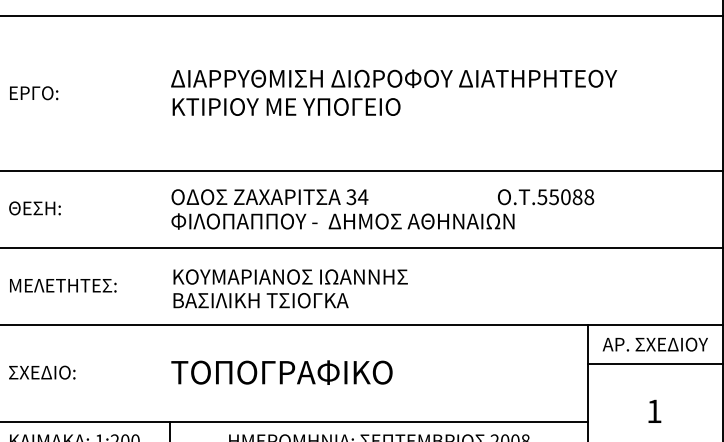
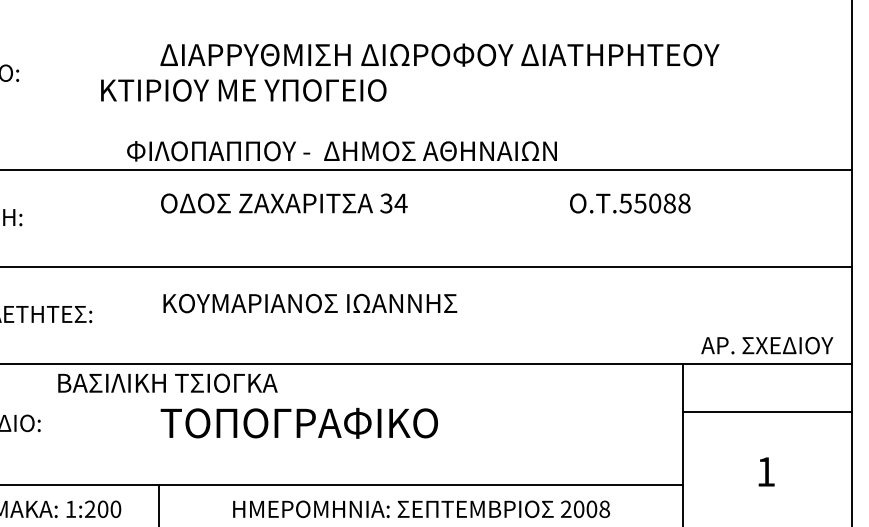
text: (286, 106) -> (243, 89), moved
text: (342, 221) -> (341, 151), moved
text: (260, 300) -> (167, 383), moved
text: (654, 344) -> (766, 345), moved

